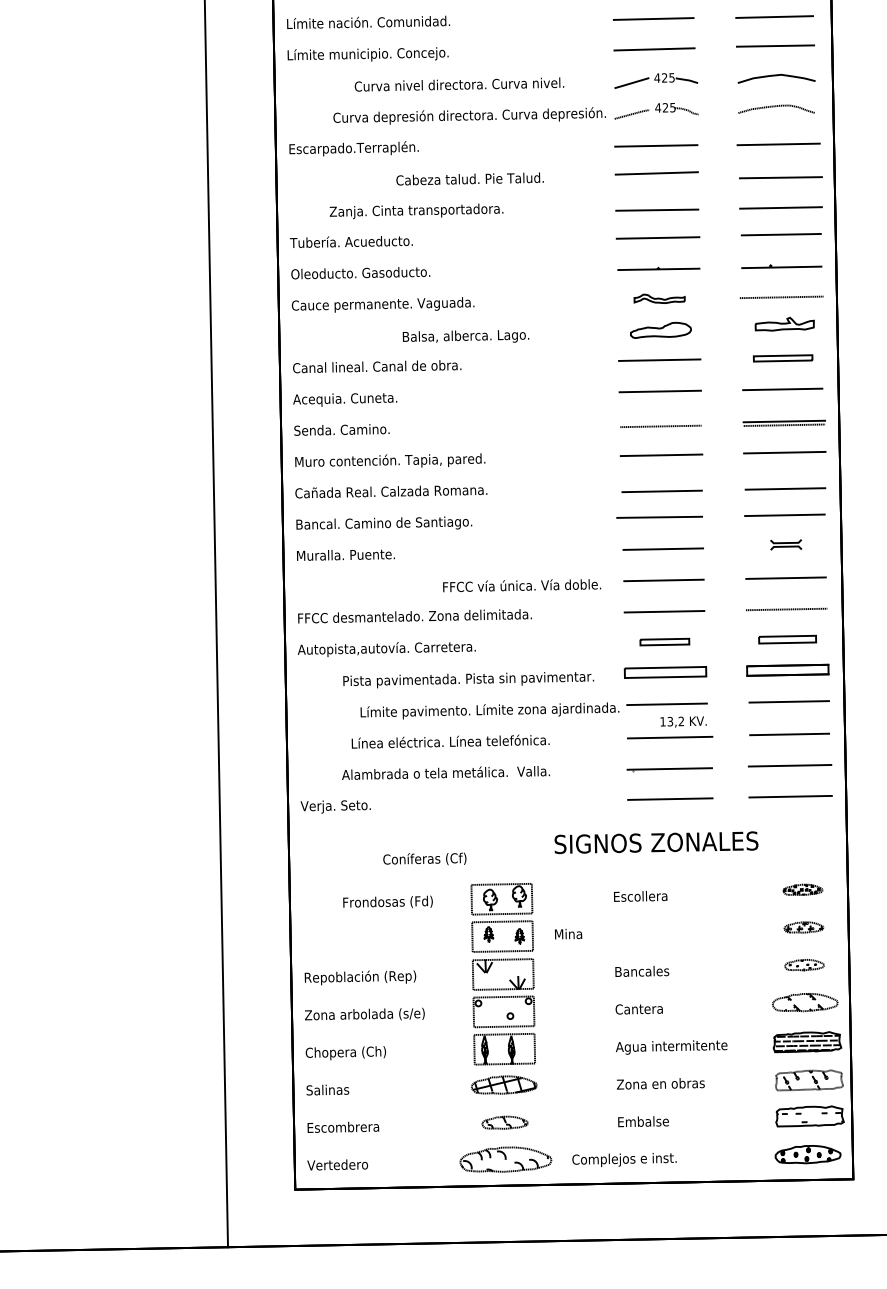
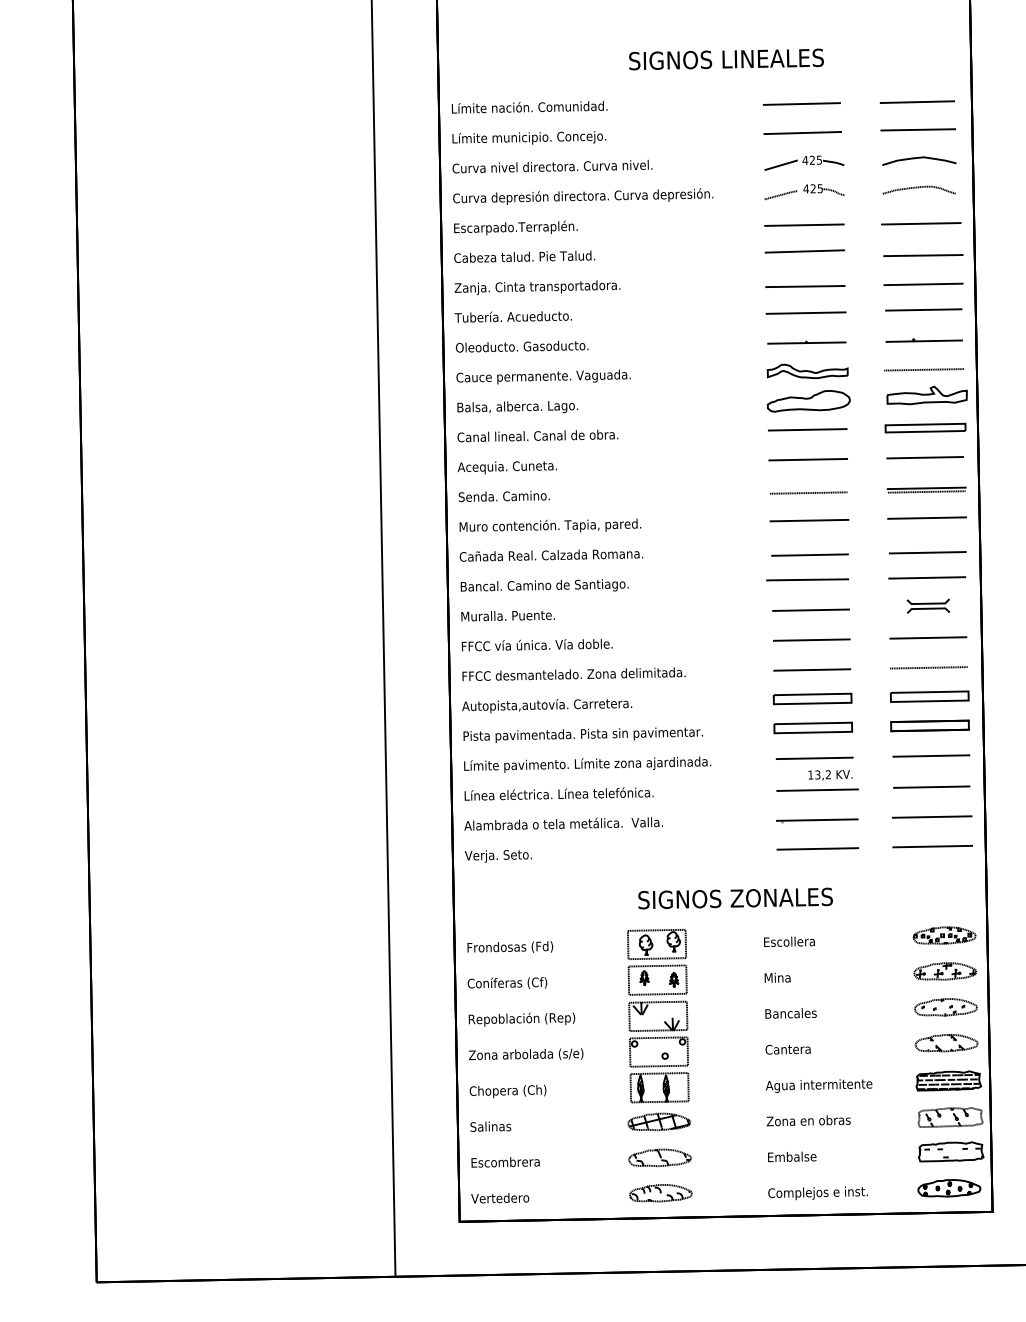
text: (459, 84) -> (552, 166), moved
text: (469, 115) -> (583, 196), moved
text: (469, 178) -> (524, 256), moved
text: (416, 211) -> (537, 287), moved
part: (659, 298) -> (807, 370), size x1.67
part: (784, 324) -> (926, 395), size x1.43
part: (660, 330) -> (808, 401), size x1.43
text: (465, 336) -> (517, 407), moved
part: (783, 357) -> (925, 427), size x1.43
part: (786, 544) -> (928, 605), size x1.43
text: (521, 585) -> (536, 644), moved
part: (787, 639) -> (929, 696), size x1.43
part: (664, 641) -> (812, 698), size x1.67
text: (467, 680) -> (582, 735), moved
text: (489, 710) -> (587, 764), moved
text: (450, 741) -> (558, 793), moved
text: (445, 772) -> (563, 823), moved
text: (656, 842) -> (735, 898), moved
text: (424, 858) -> (507, 982), moved
part: (802, 889) -> (944, 935), size x1.67
text: (387, 901) -> (509, 946), moved
part: (804, 927) -> (945, 971), size x1.67
text: (568, 933) -> (777, 977), moved
part: (804, 965) -> (945, 1007), size x1.67
part: (504, 1122) -> (659, 1157), size x1.43
part: (505, 1160) -> (660, 1193), size x0.71
text: (623, 1160) -> (817, 1193), moved

